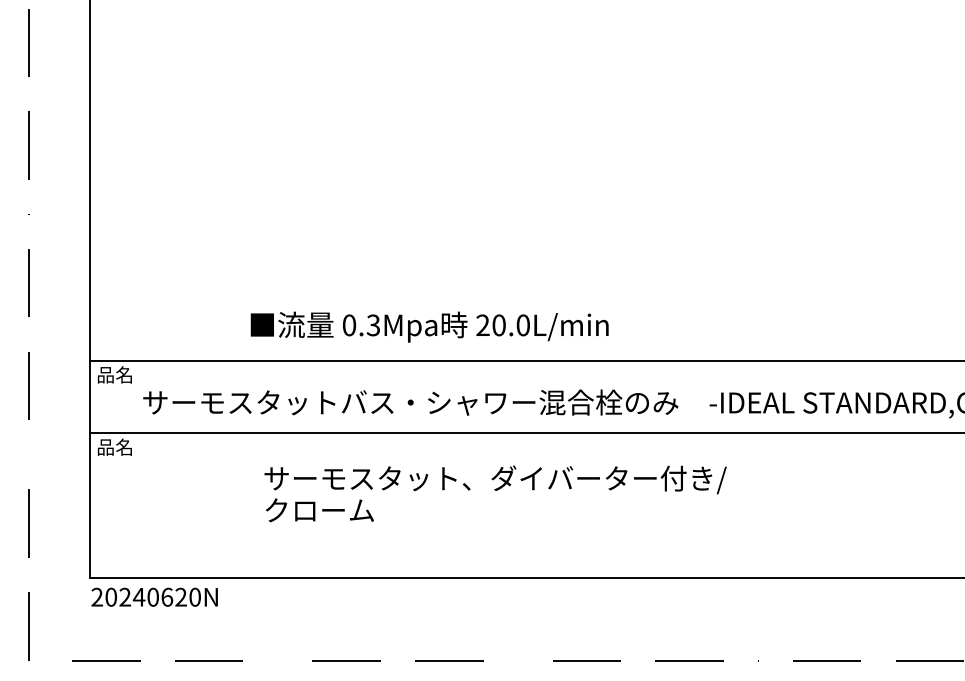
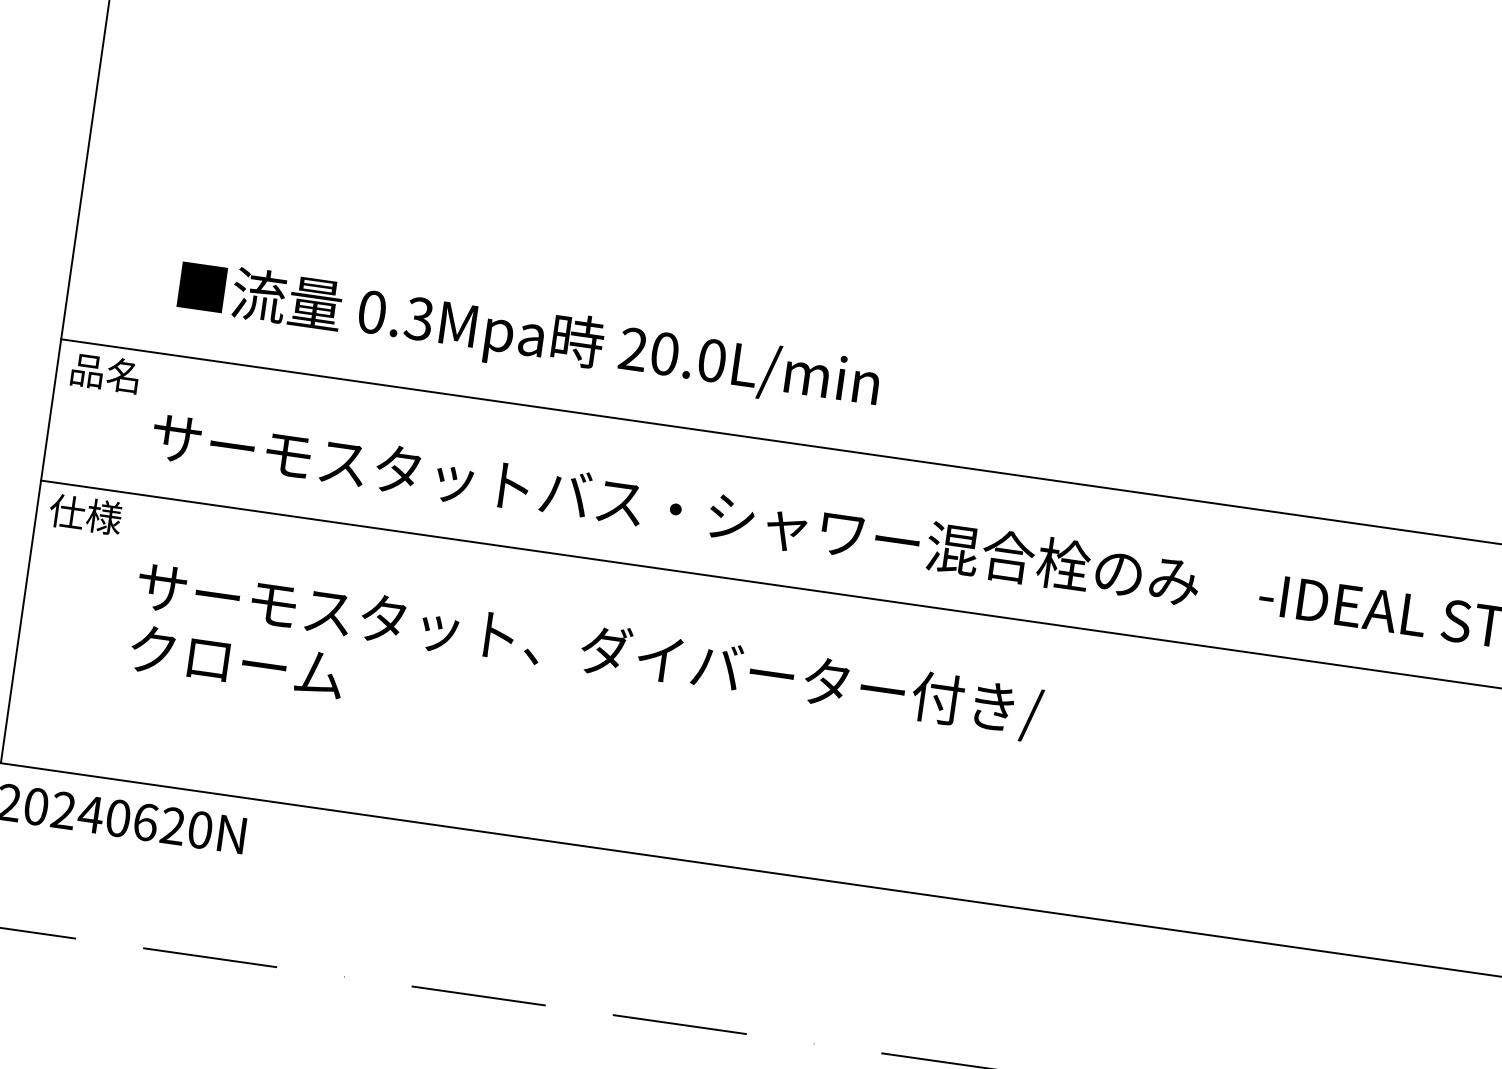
text: (429, 326) -> (528, 336), moved
text: (115, 446) -> (86, 513), 品名 -> 仕様
text: (495, 493) -> (585, 677), moved

